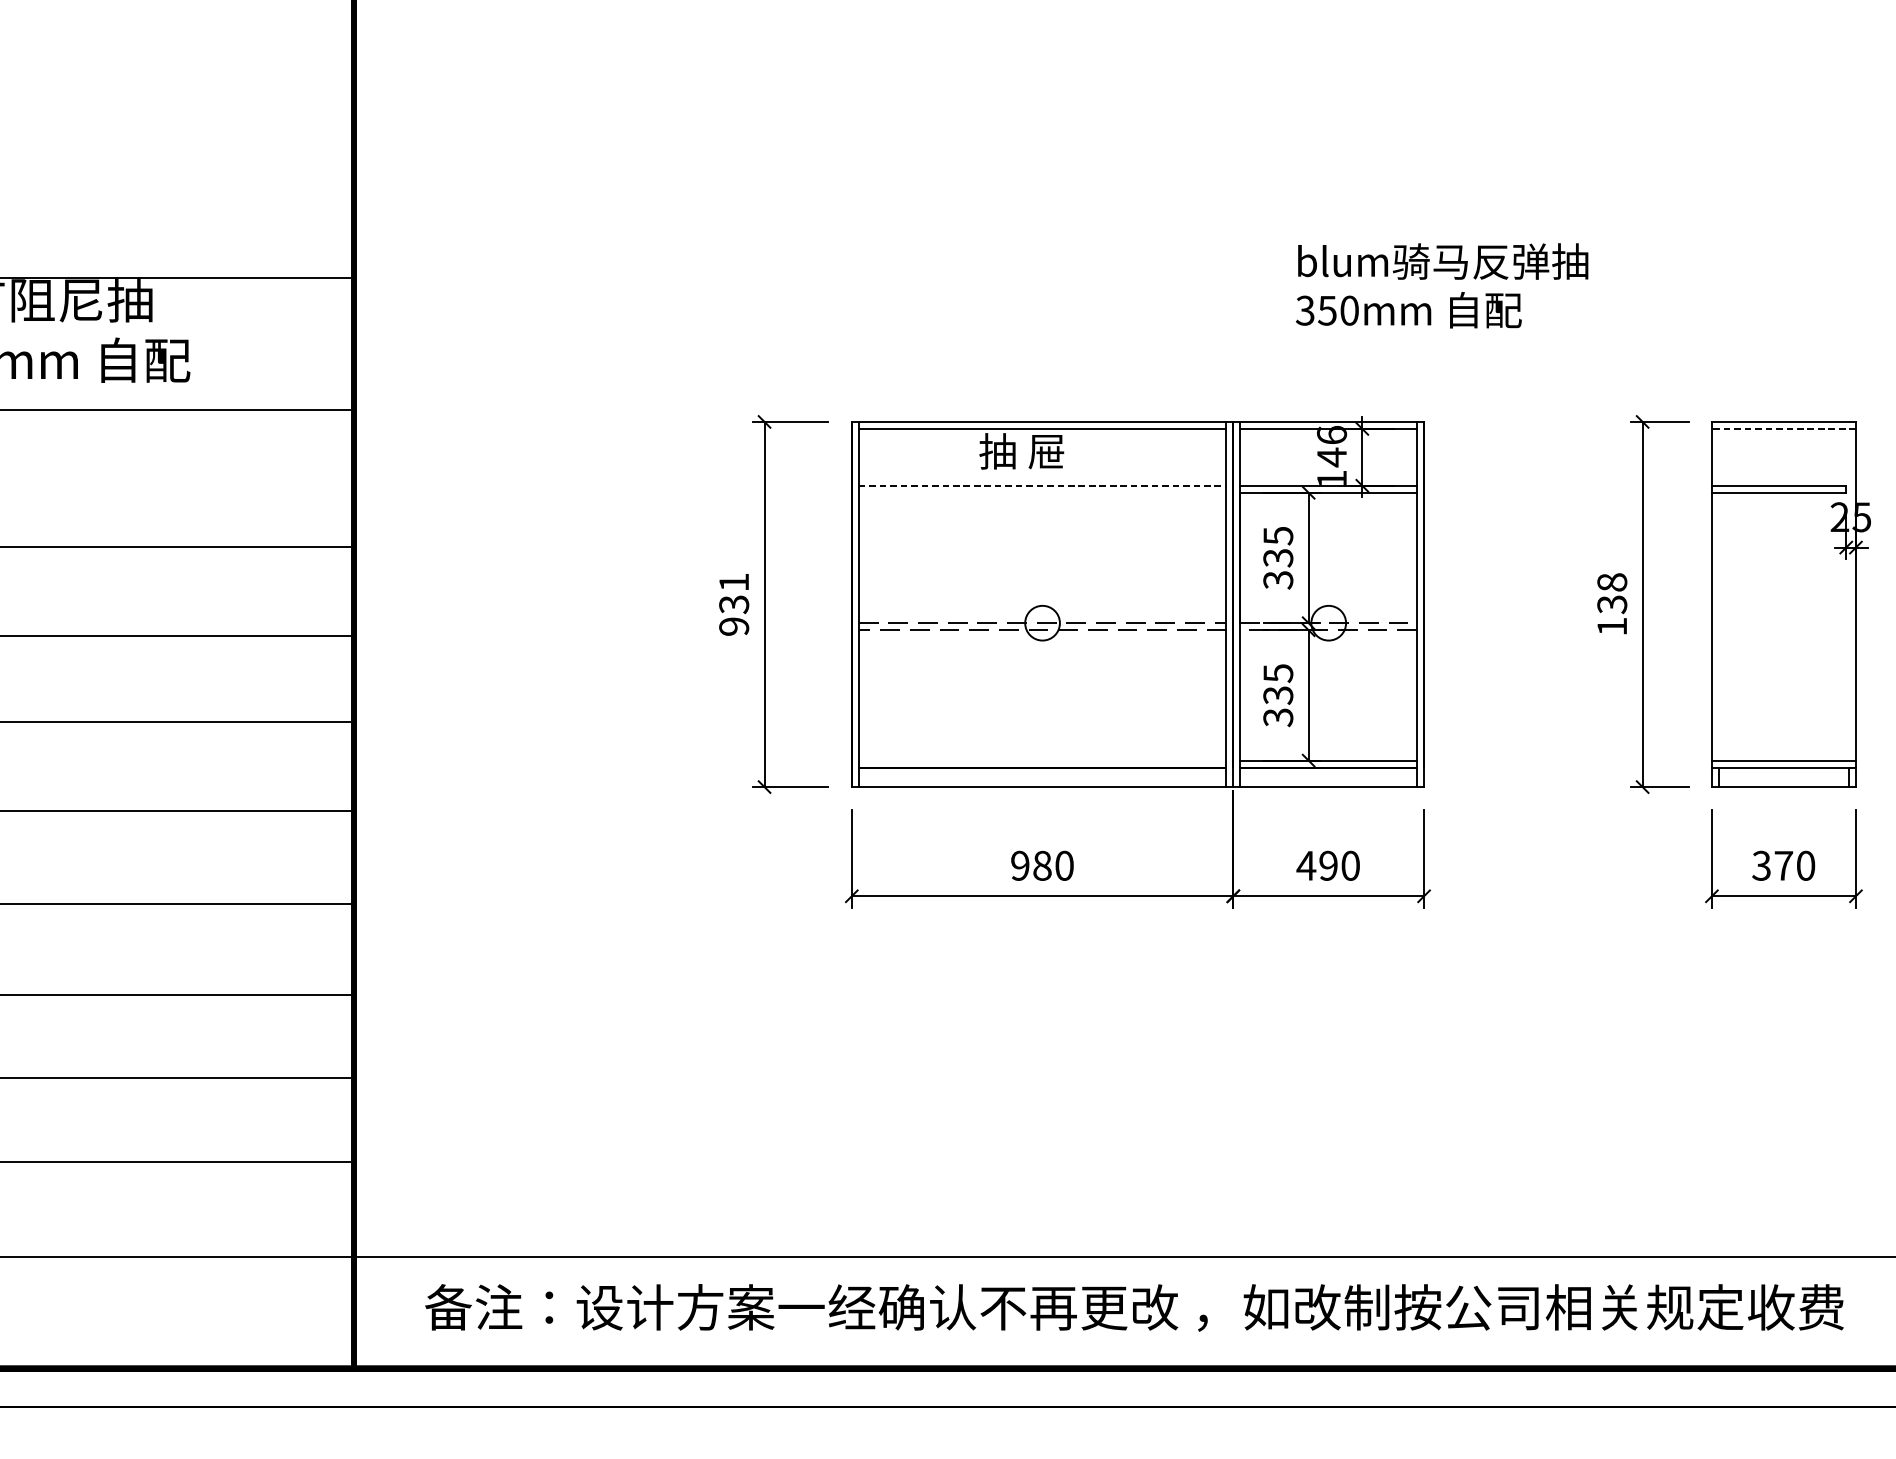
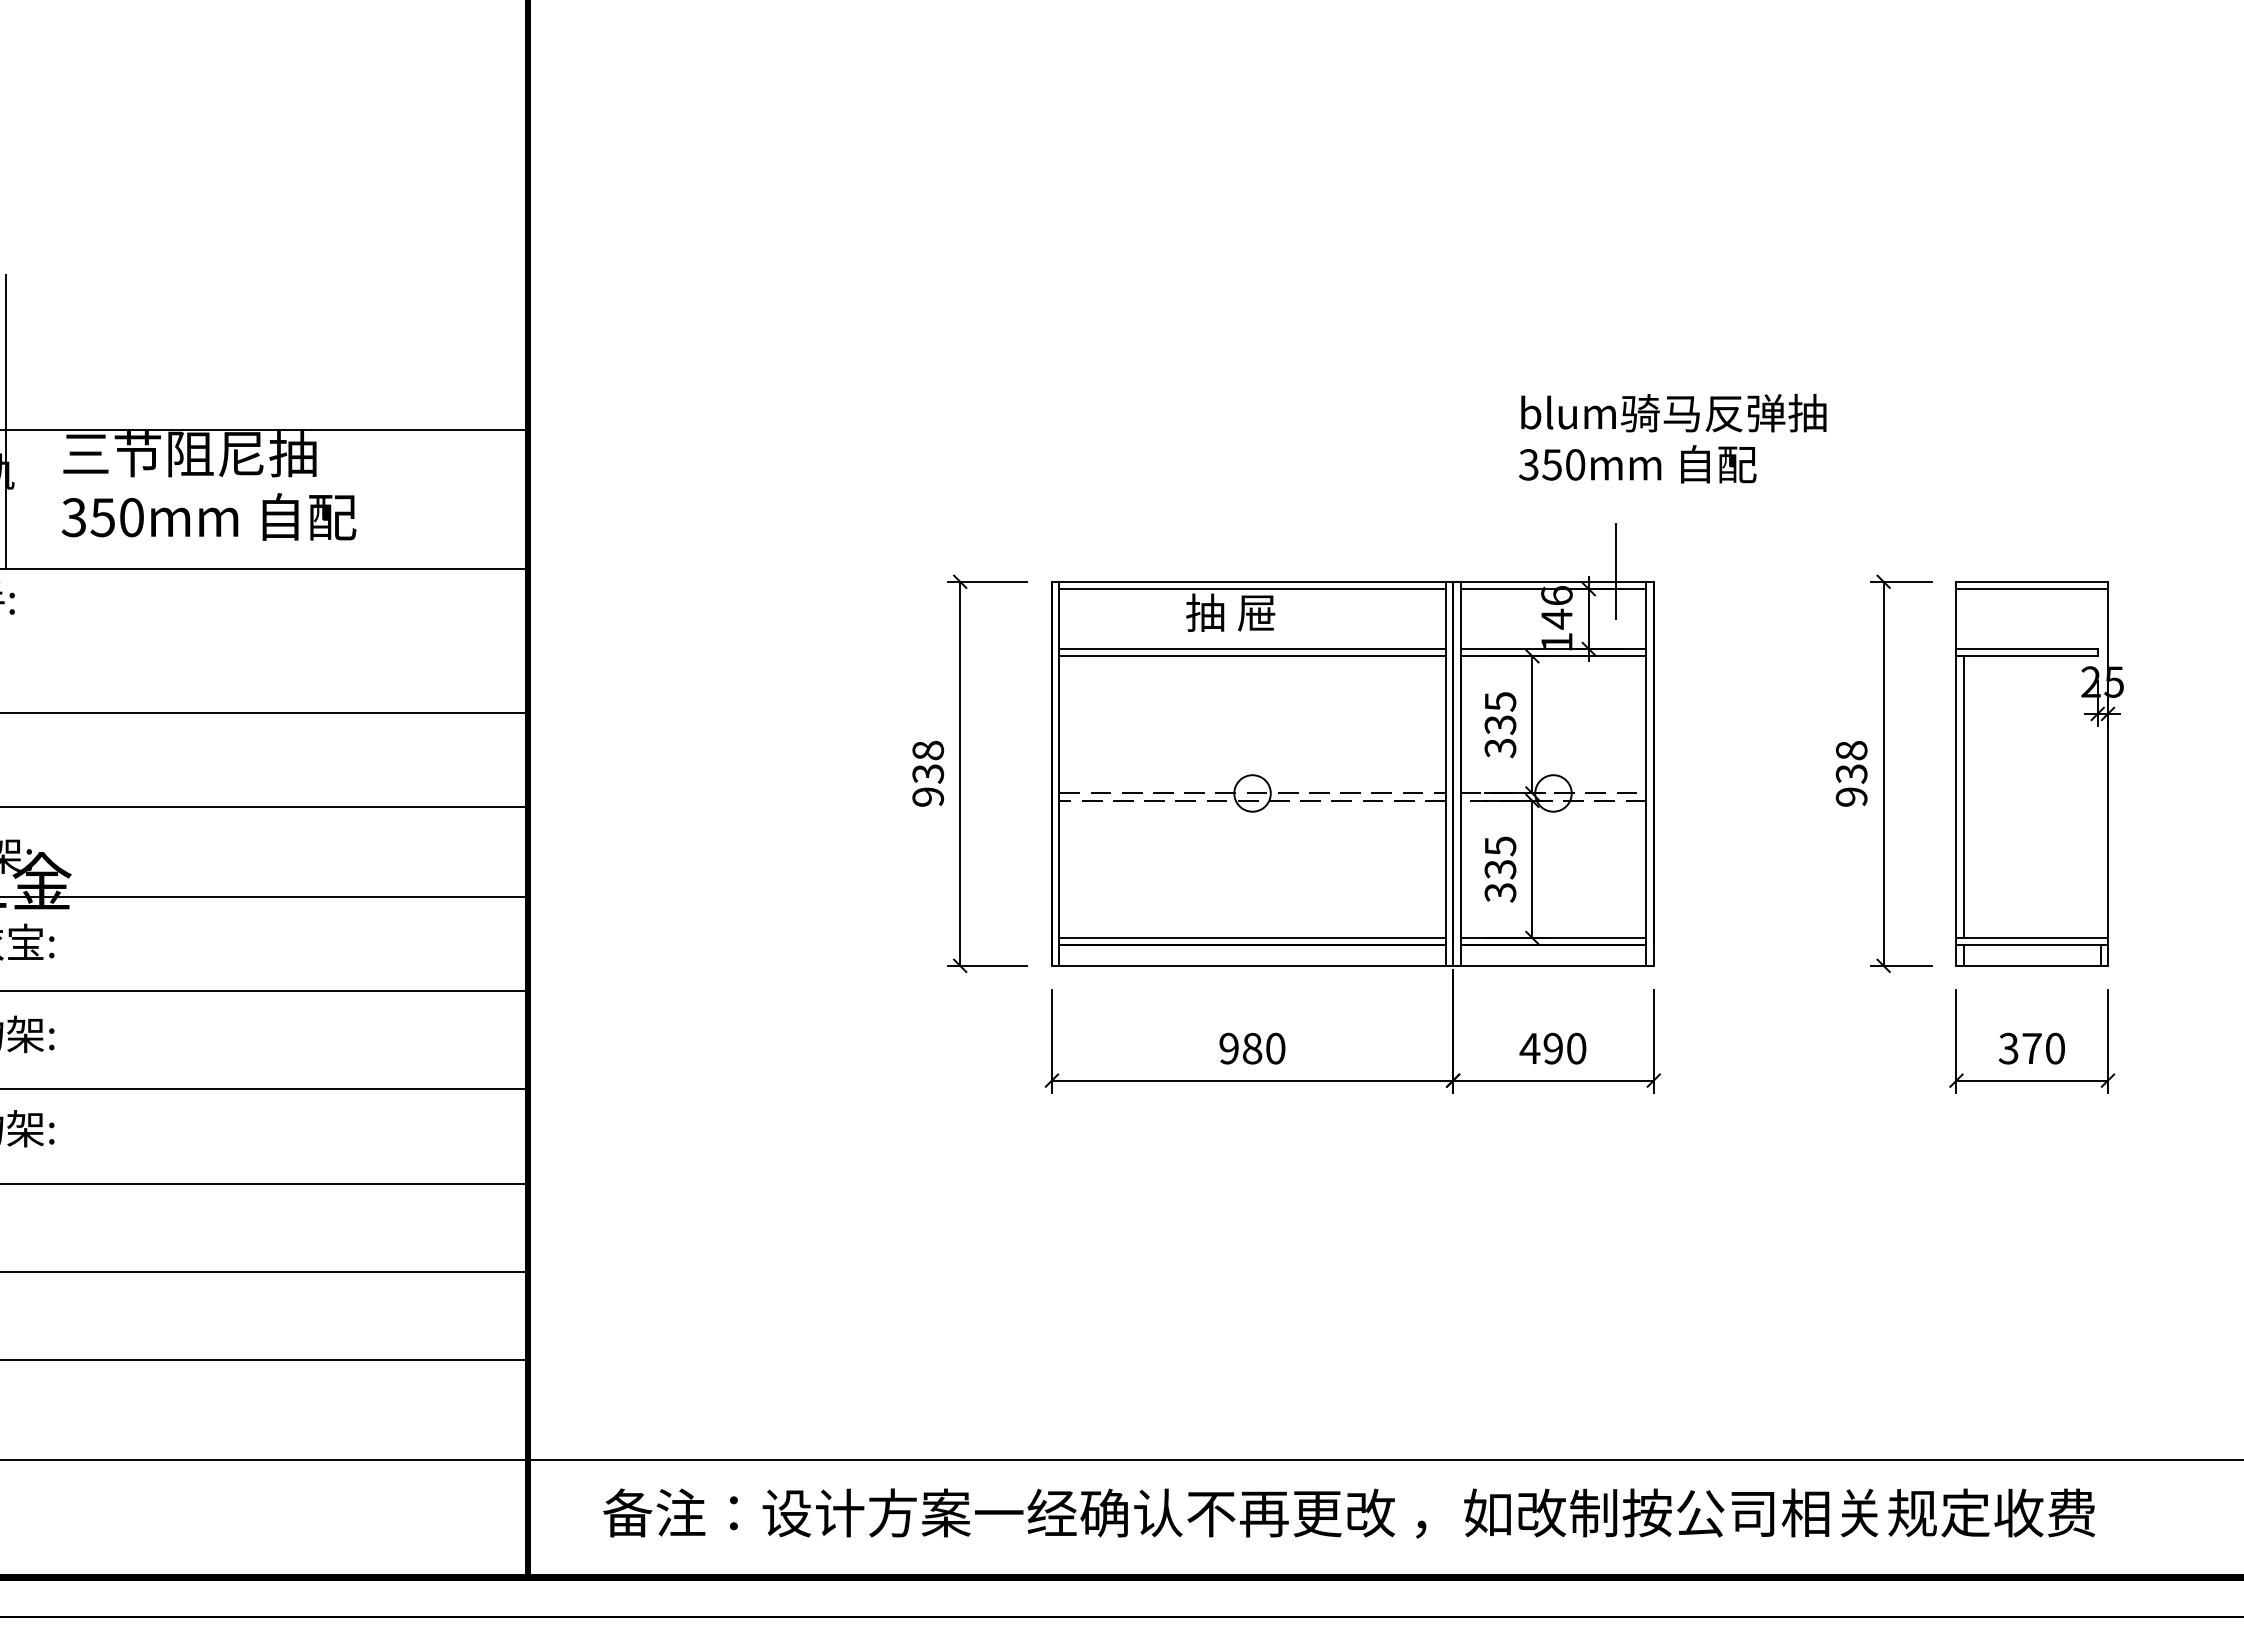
line: (1388, 412) -> (1616, 571), added
line: (1784, 429) -> (2032, 589), dashed -> solid
line: (1043, 485) -> (1253, 648), dashed -> solid
line: (1042, 492) -> (1252, 656), added
text: (734, 582) -> (928, 750), 931 -> 938
text: (1612, 626) -> (1851, 796), 138 -> 938
line: (1718, 627) -> (1963, 797), added
line: (1042, 761) -> (1252, 938), added

